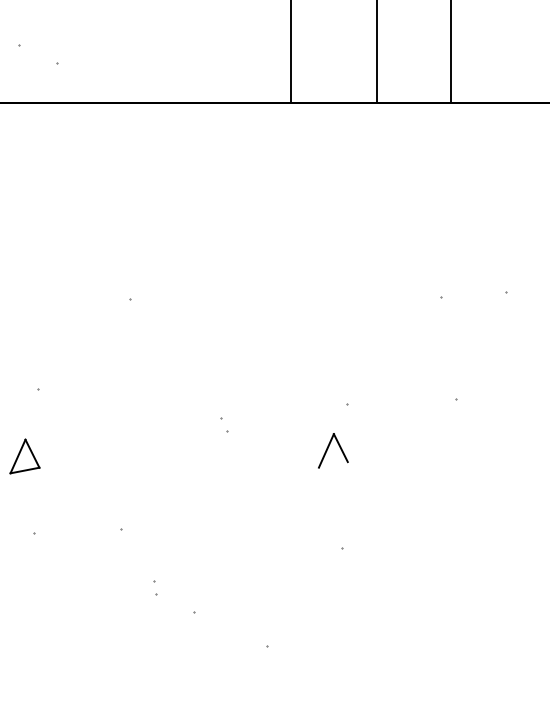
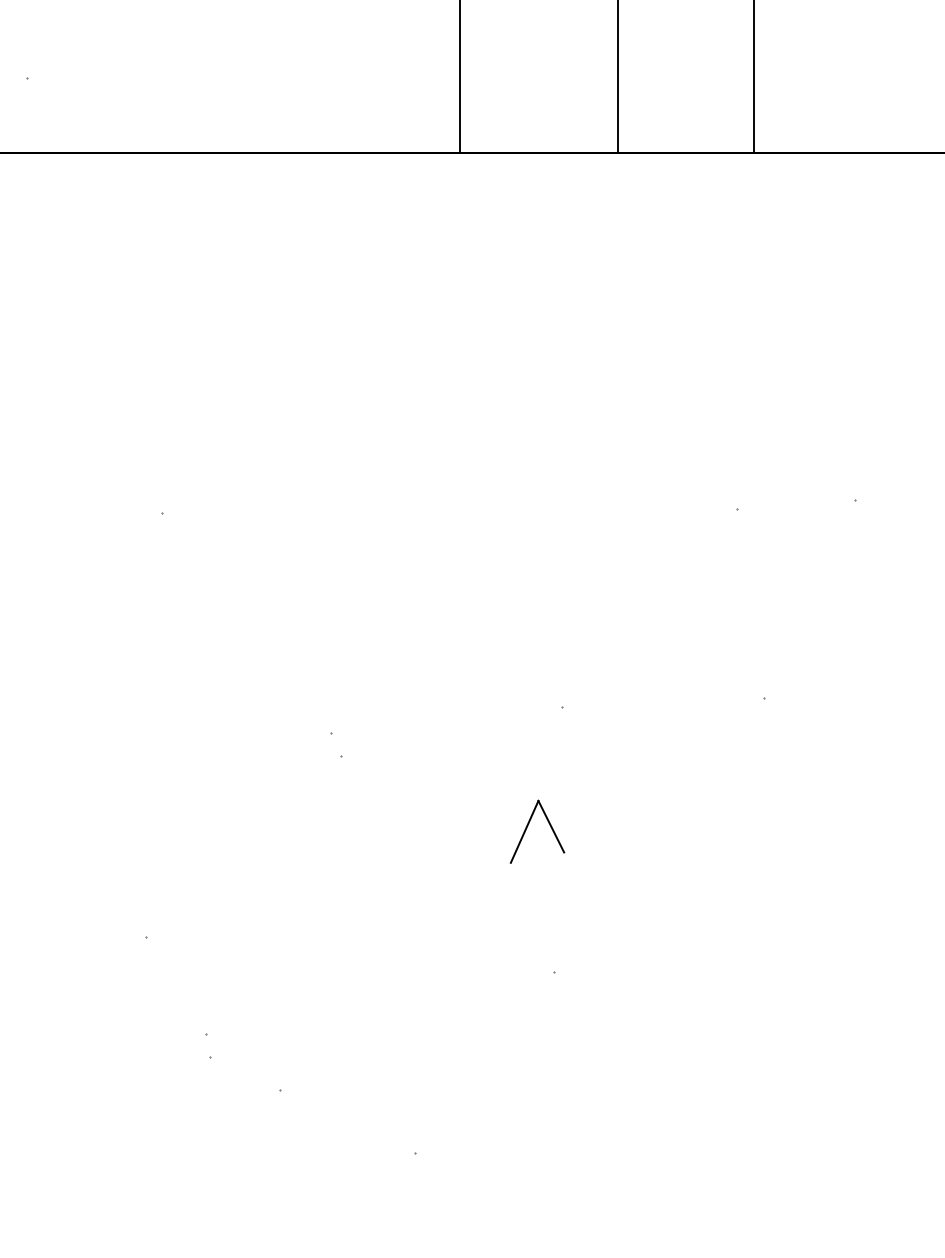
part: (333, 450) -> (537, 831), moved

